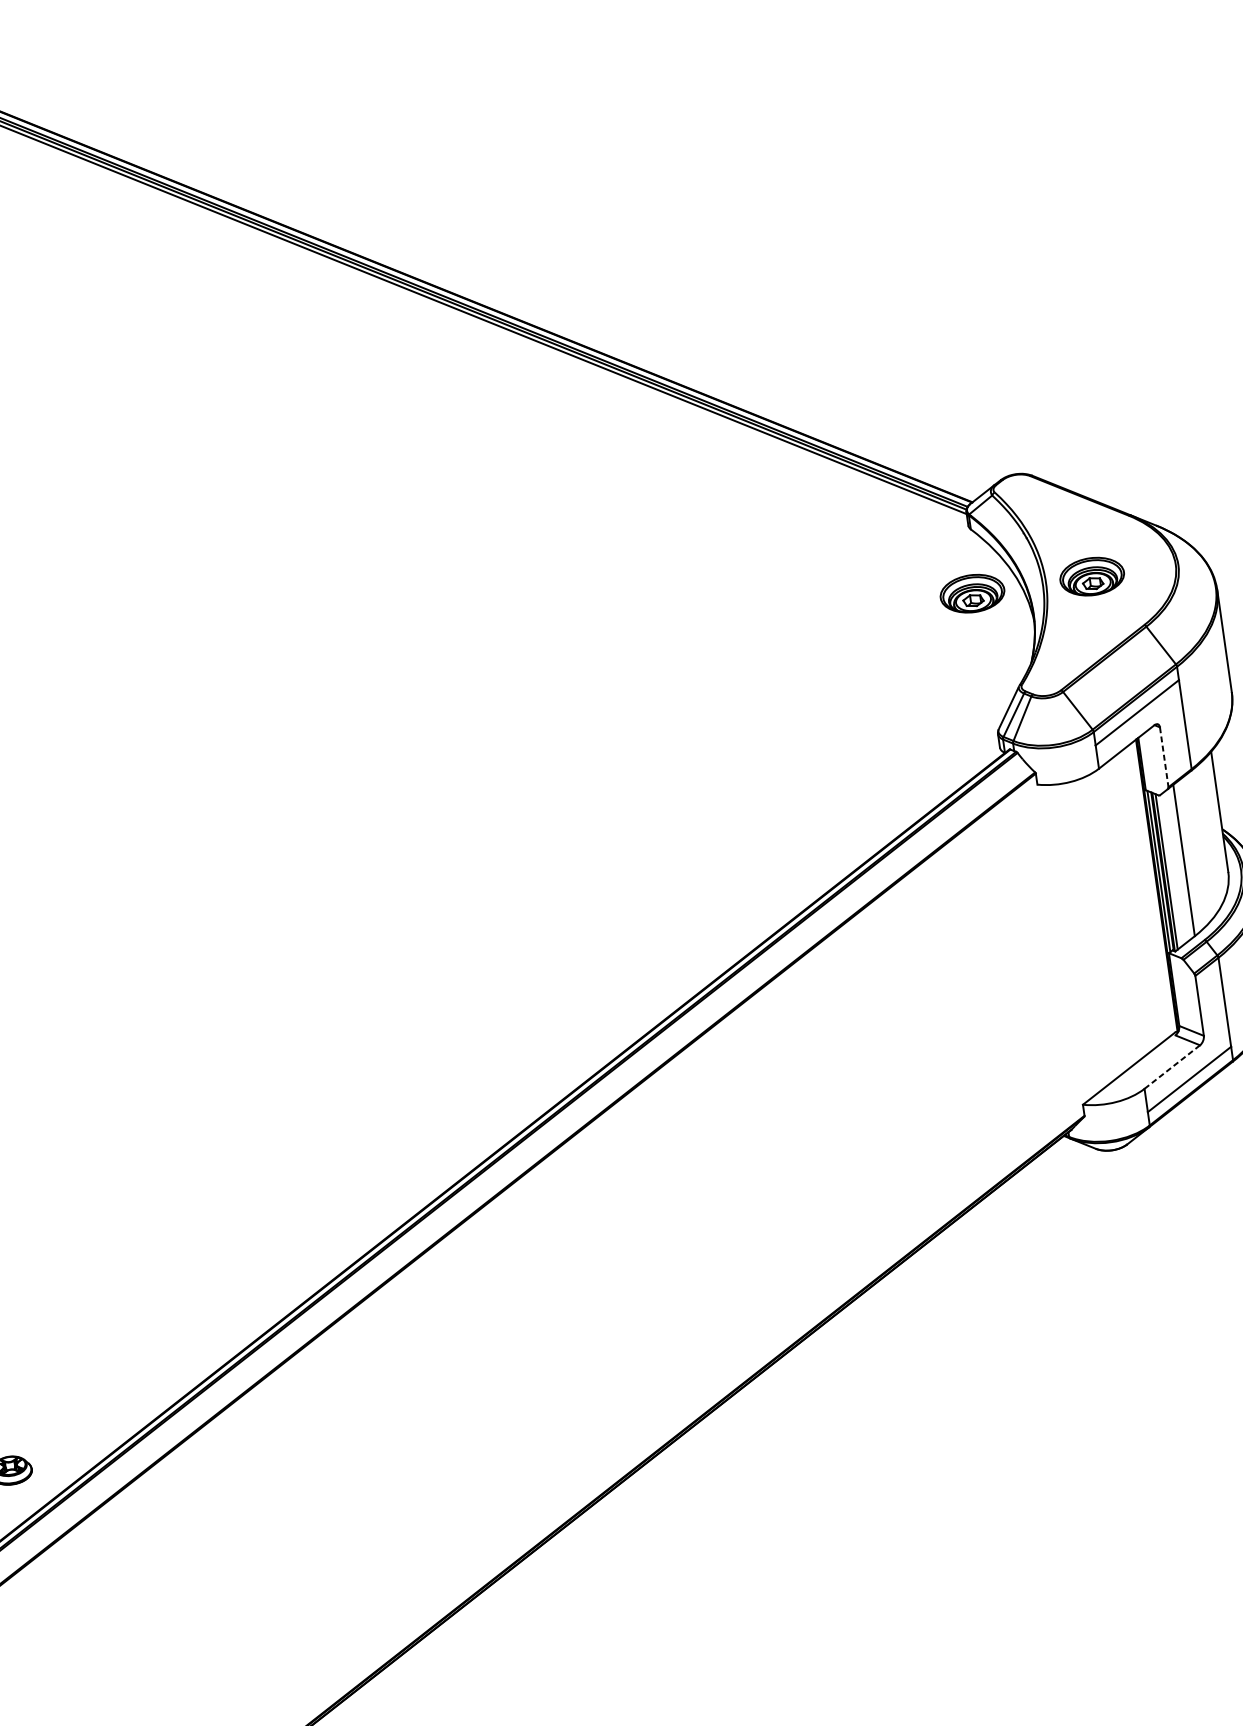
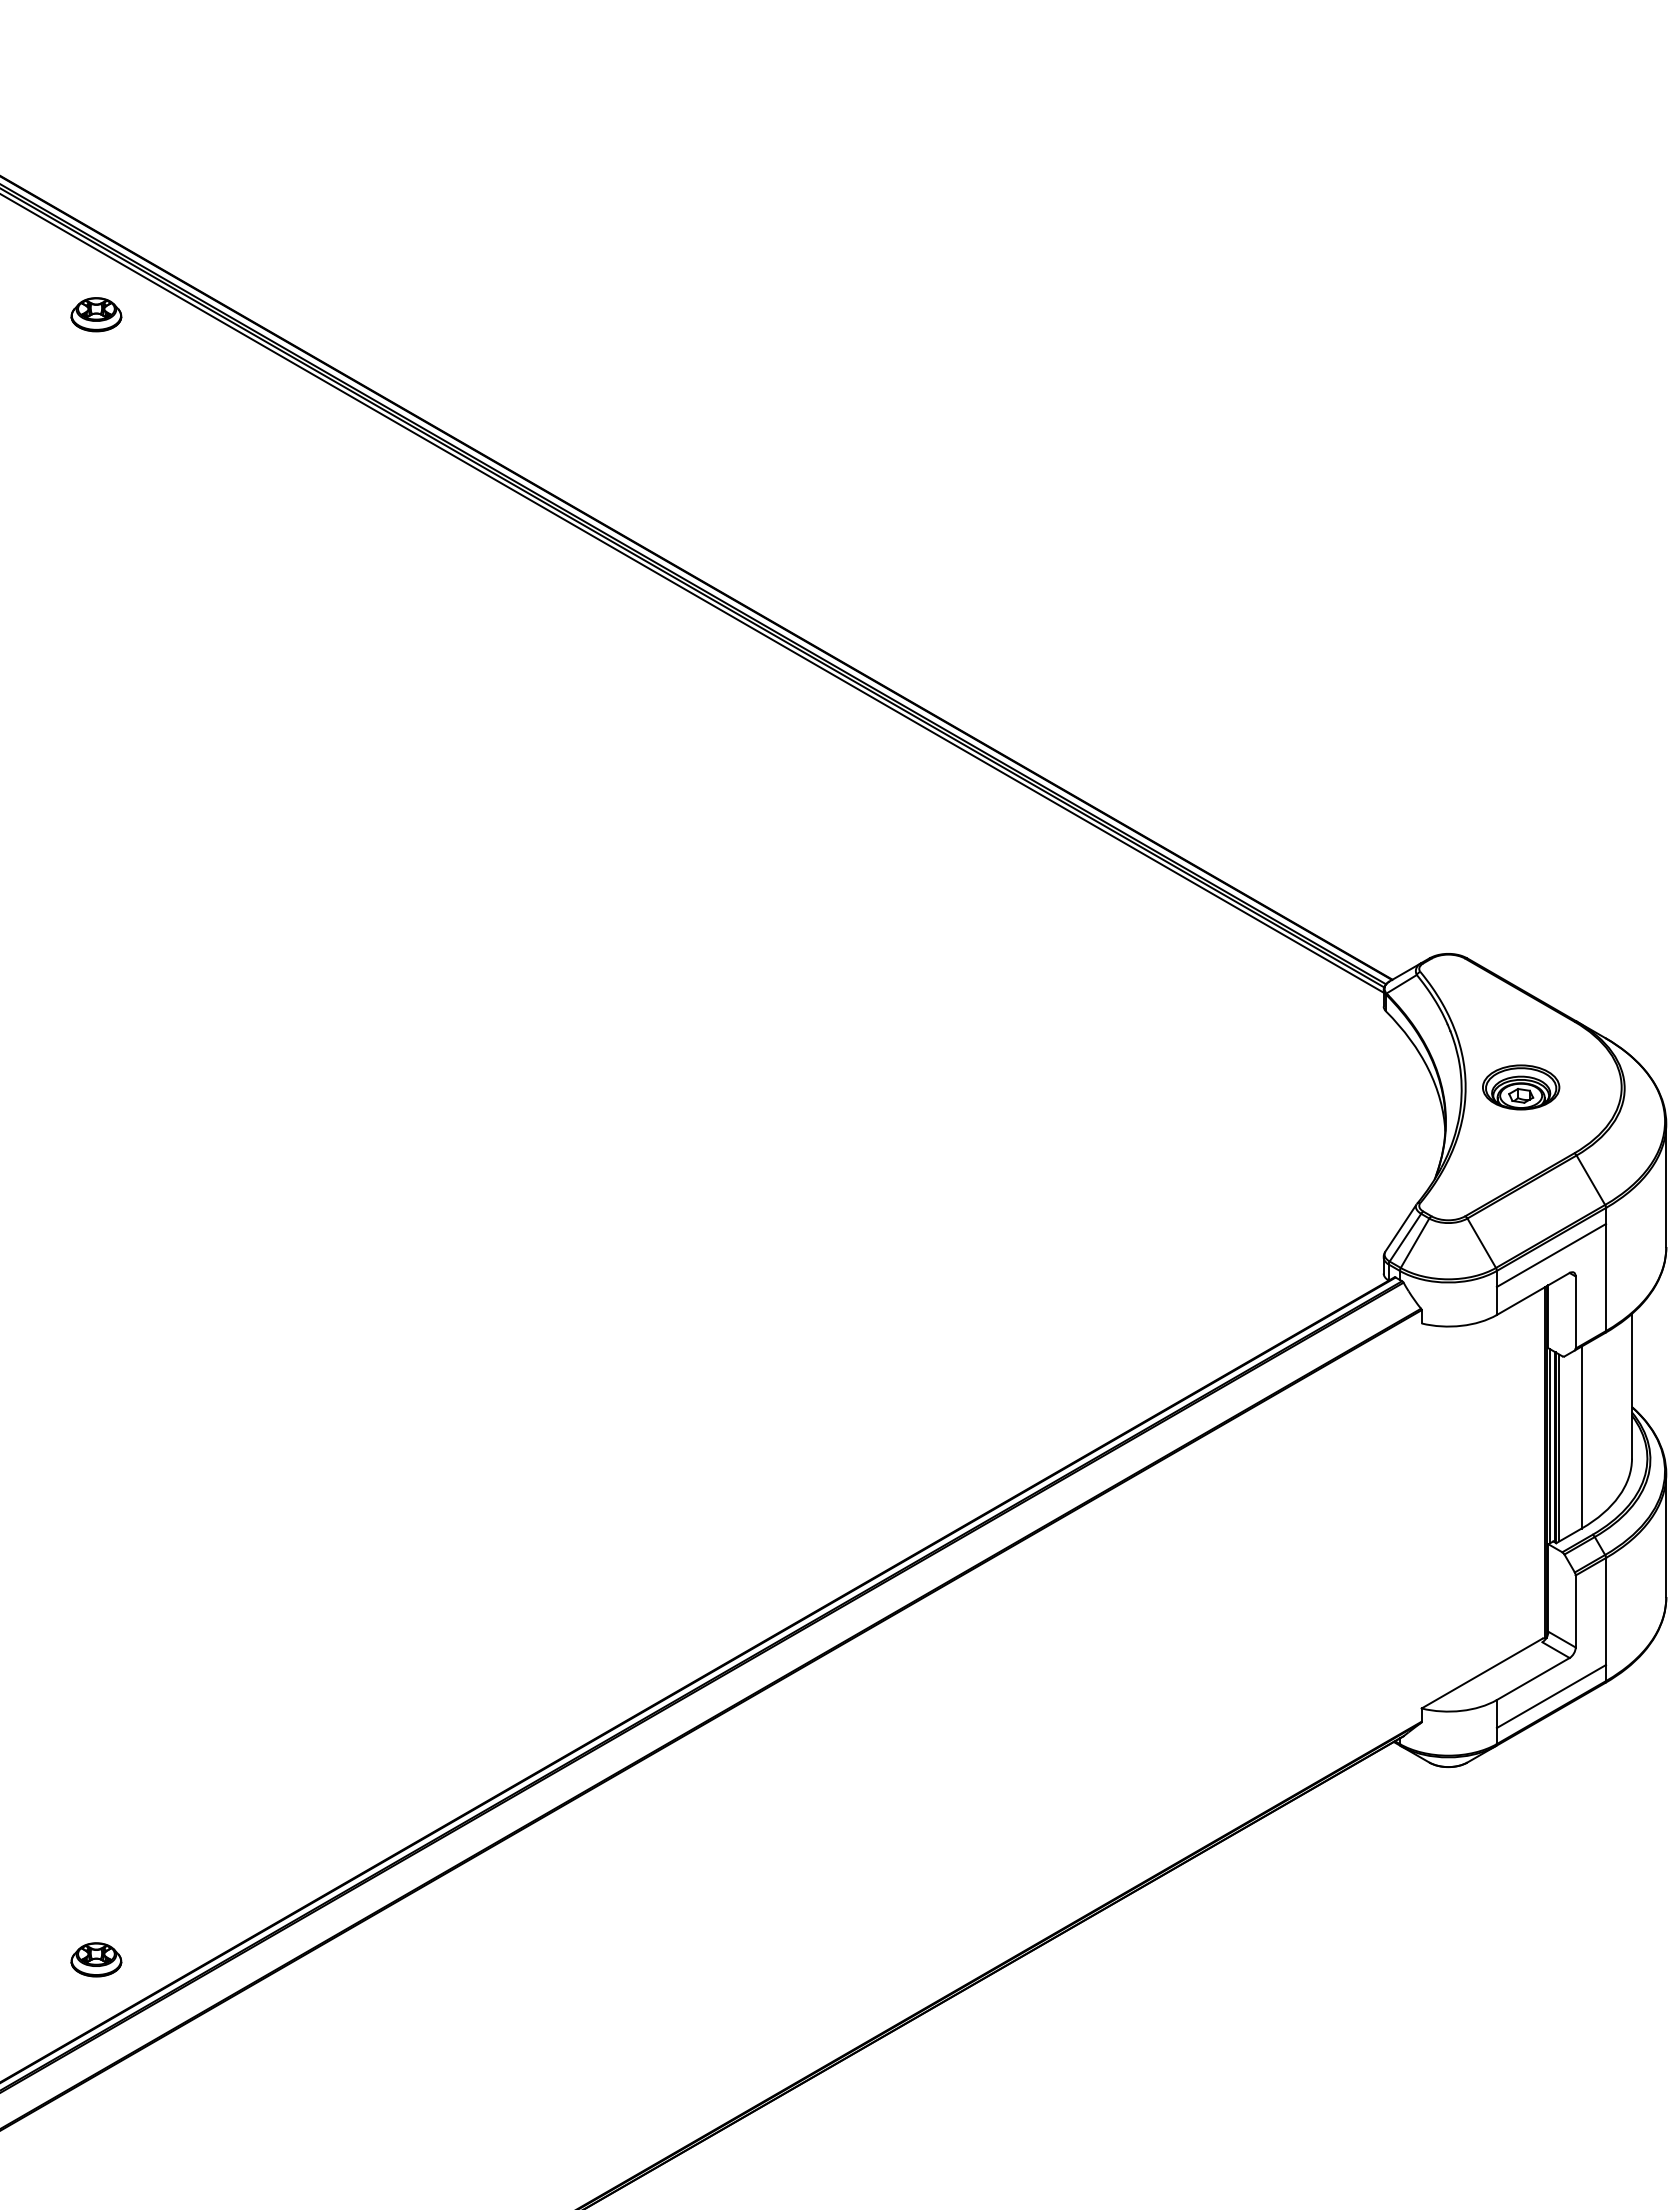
part: (972, 593) -> (1377, 1087), removed
line: (1164, 758) -> (1575, 1313), dashed -> solid
line: (1171, 1067) -> (1532, 1679), dashed -> solid

